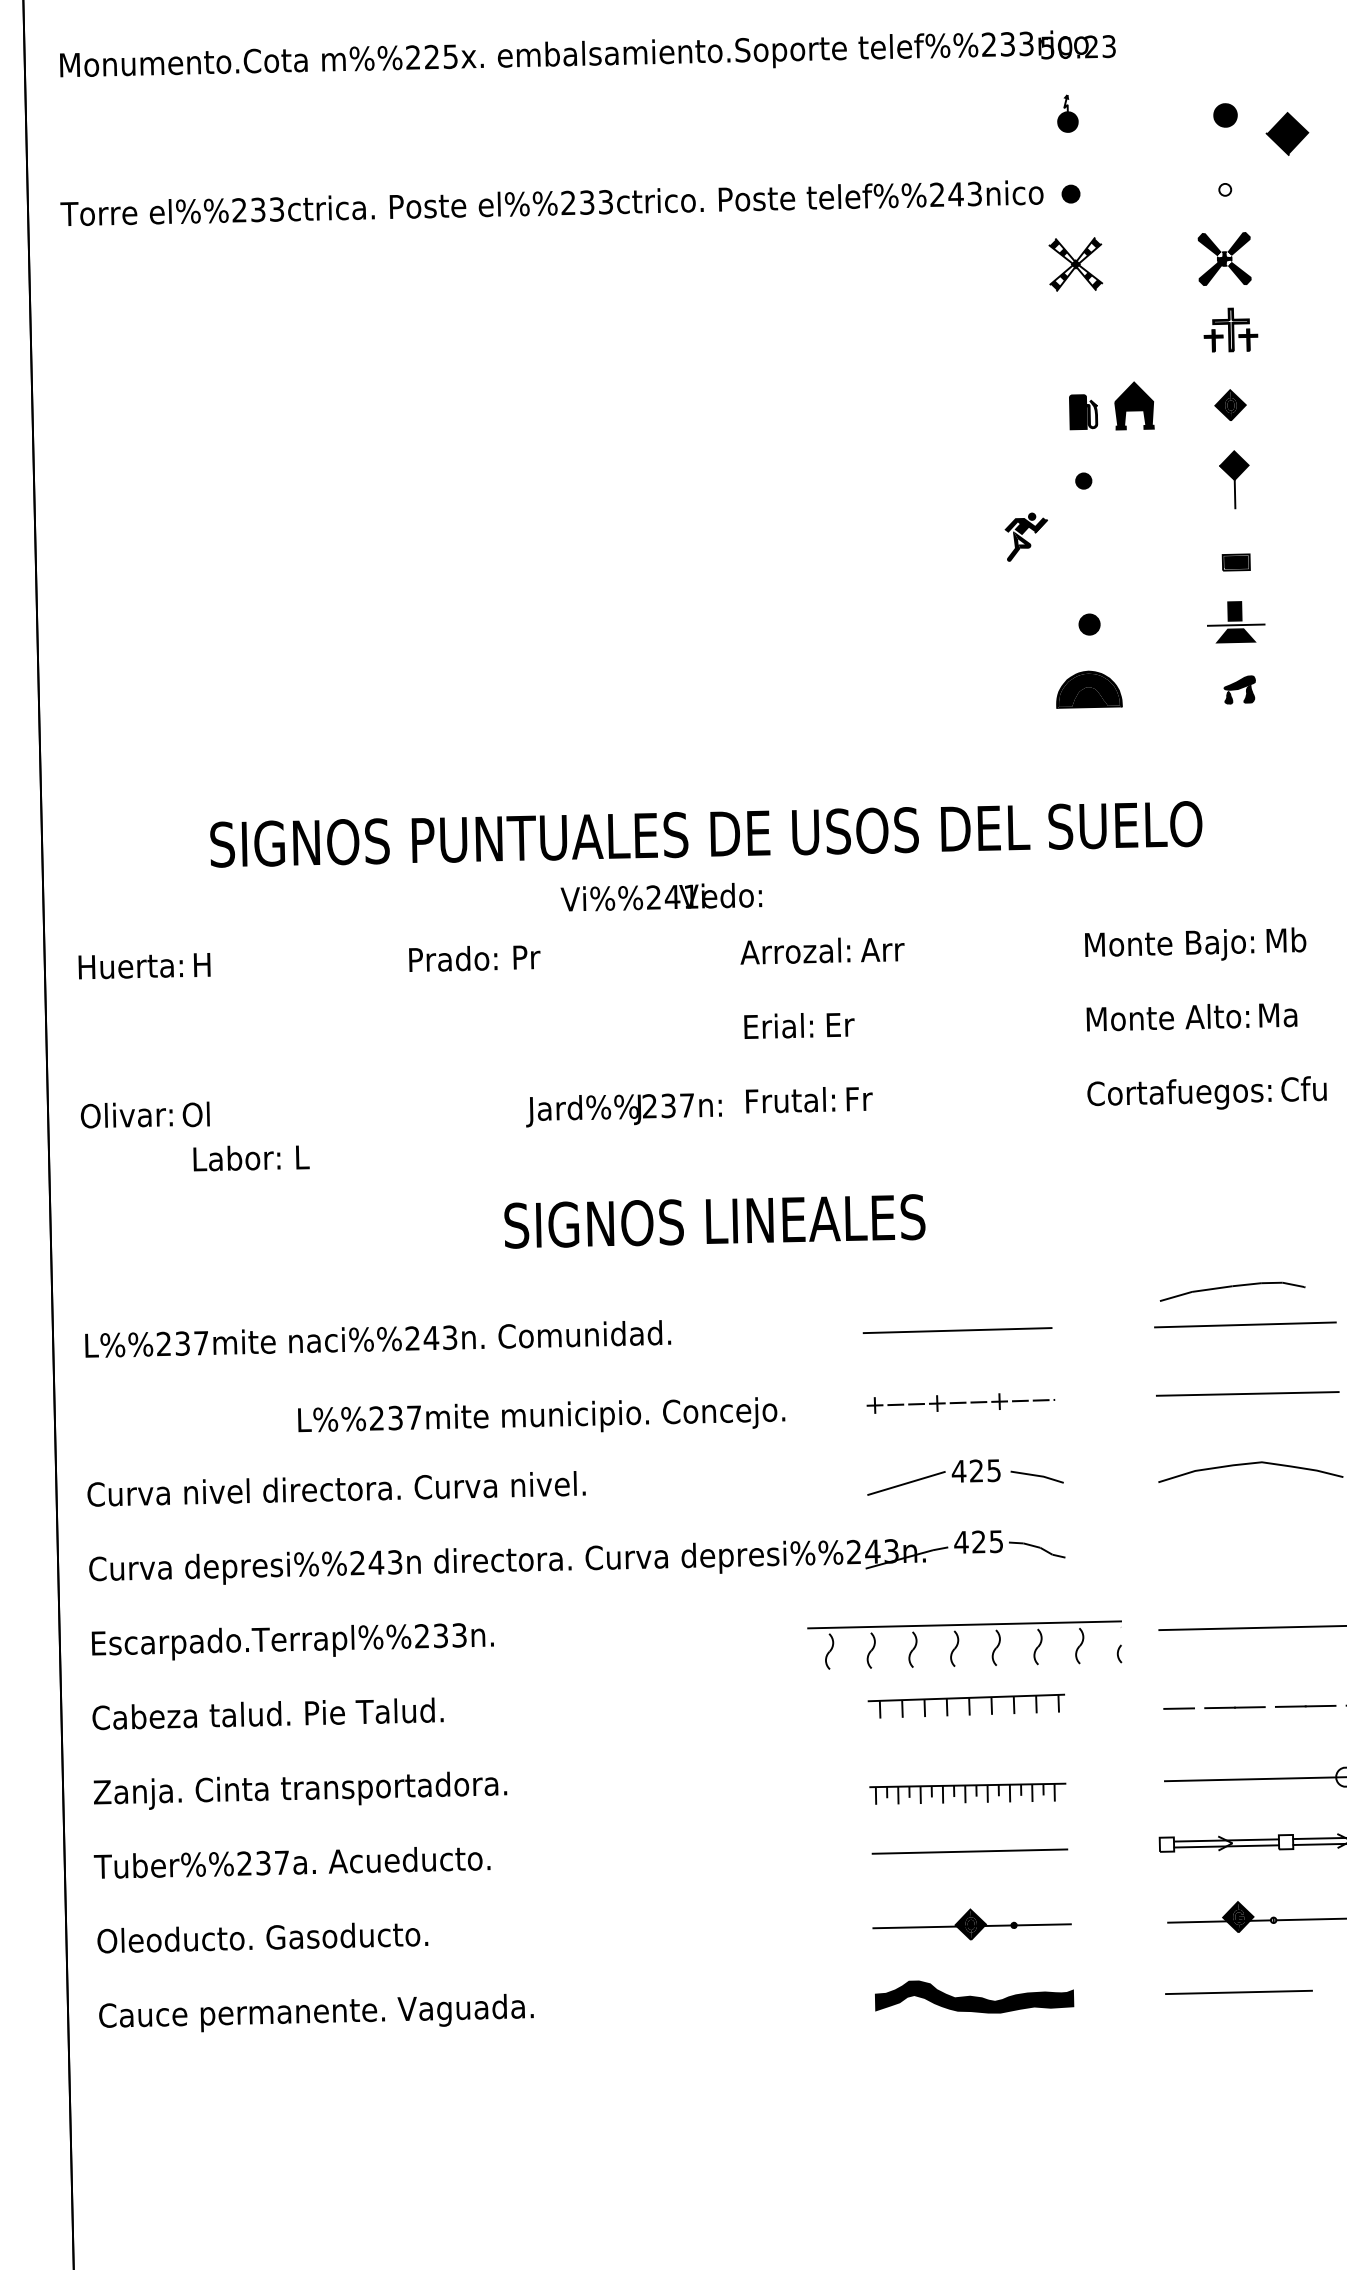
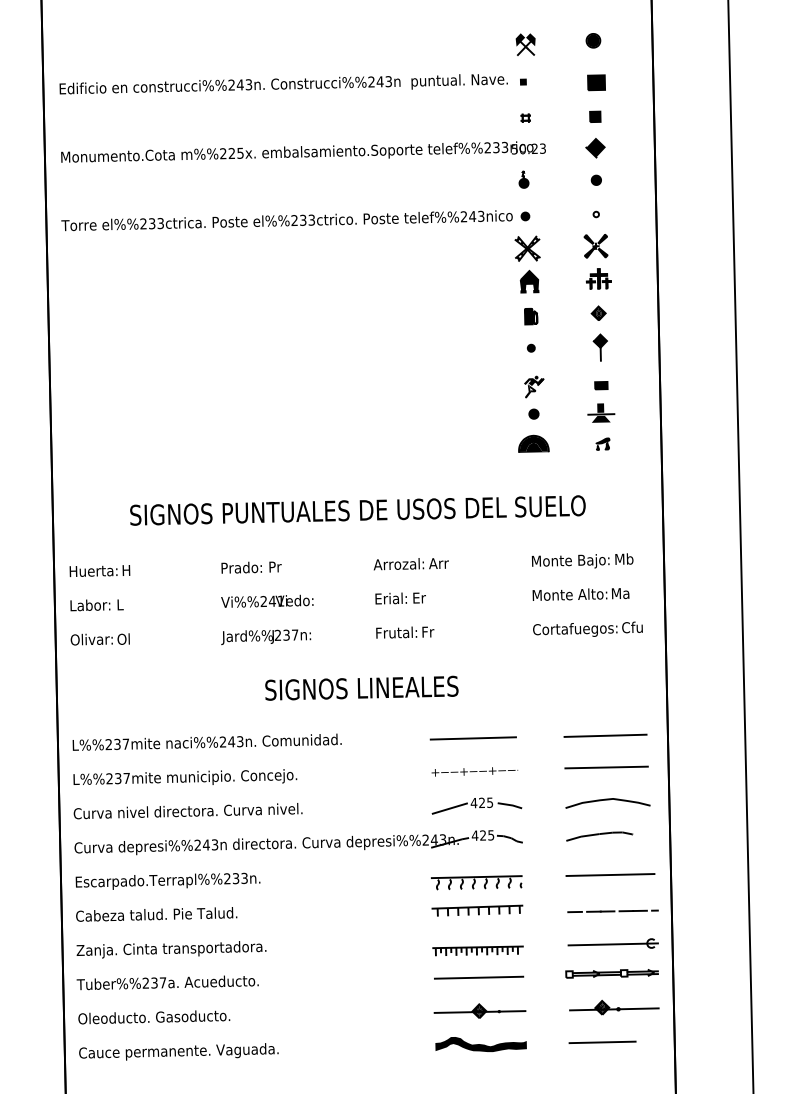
part: (1286, 135) -> (595, 148), moved
part: (1134, 405) -> (529, 281), moved
part: (1027, 536) -> (534, 386), moved
text: (661, 895) -> (267, 600), moved
text: (624, 1110) -> (266, 637), moved
text: (250, 1158) -> (96, 605), moved
curve: (1230, 1289) -> (598, 835), moved
text: (542, 1413) -> (185, 776), moved
part: (964, 1644) -> (476, 882), size x0.62

